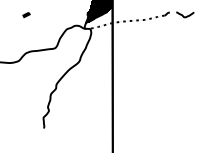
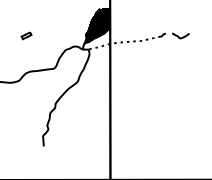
part: (26, 15) -> (26, 36), size x1.6

